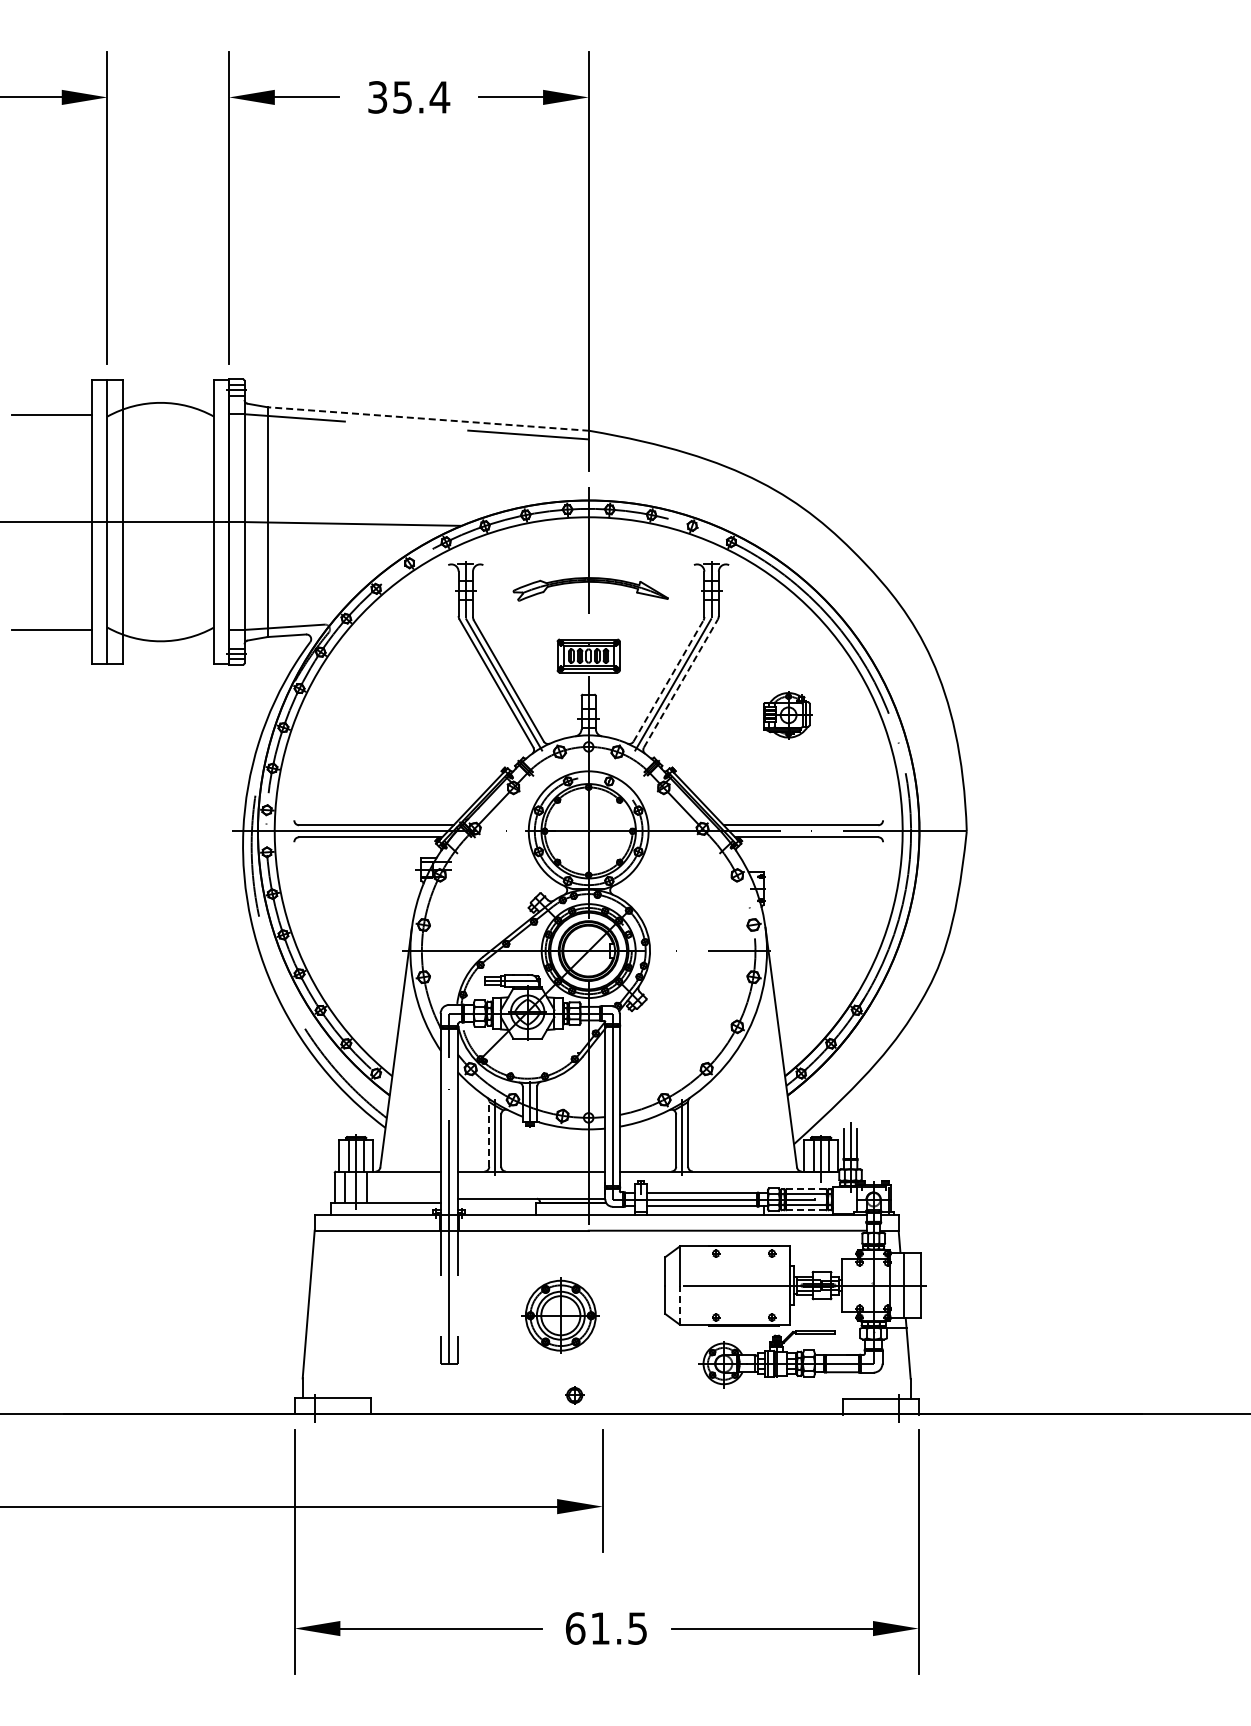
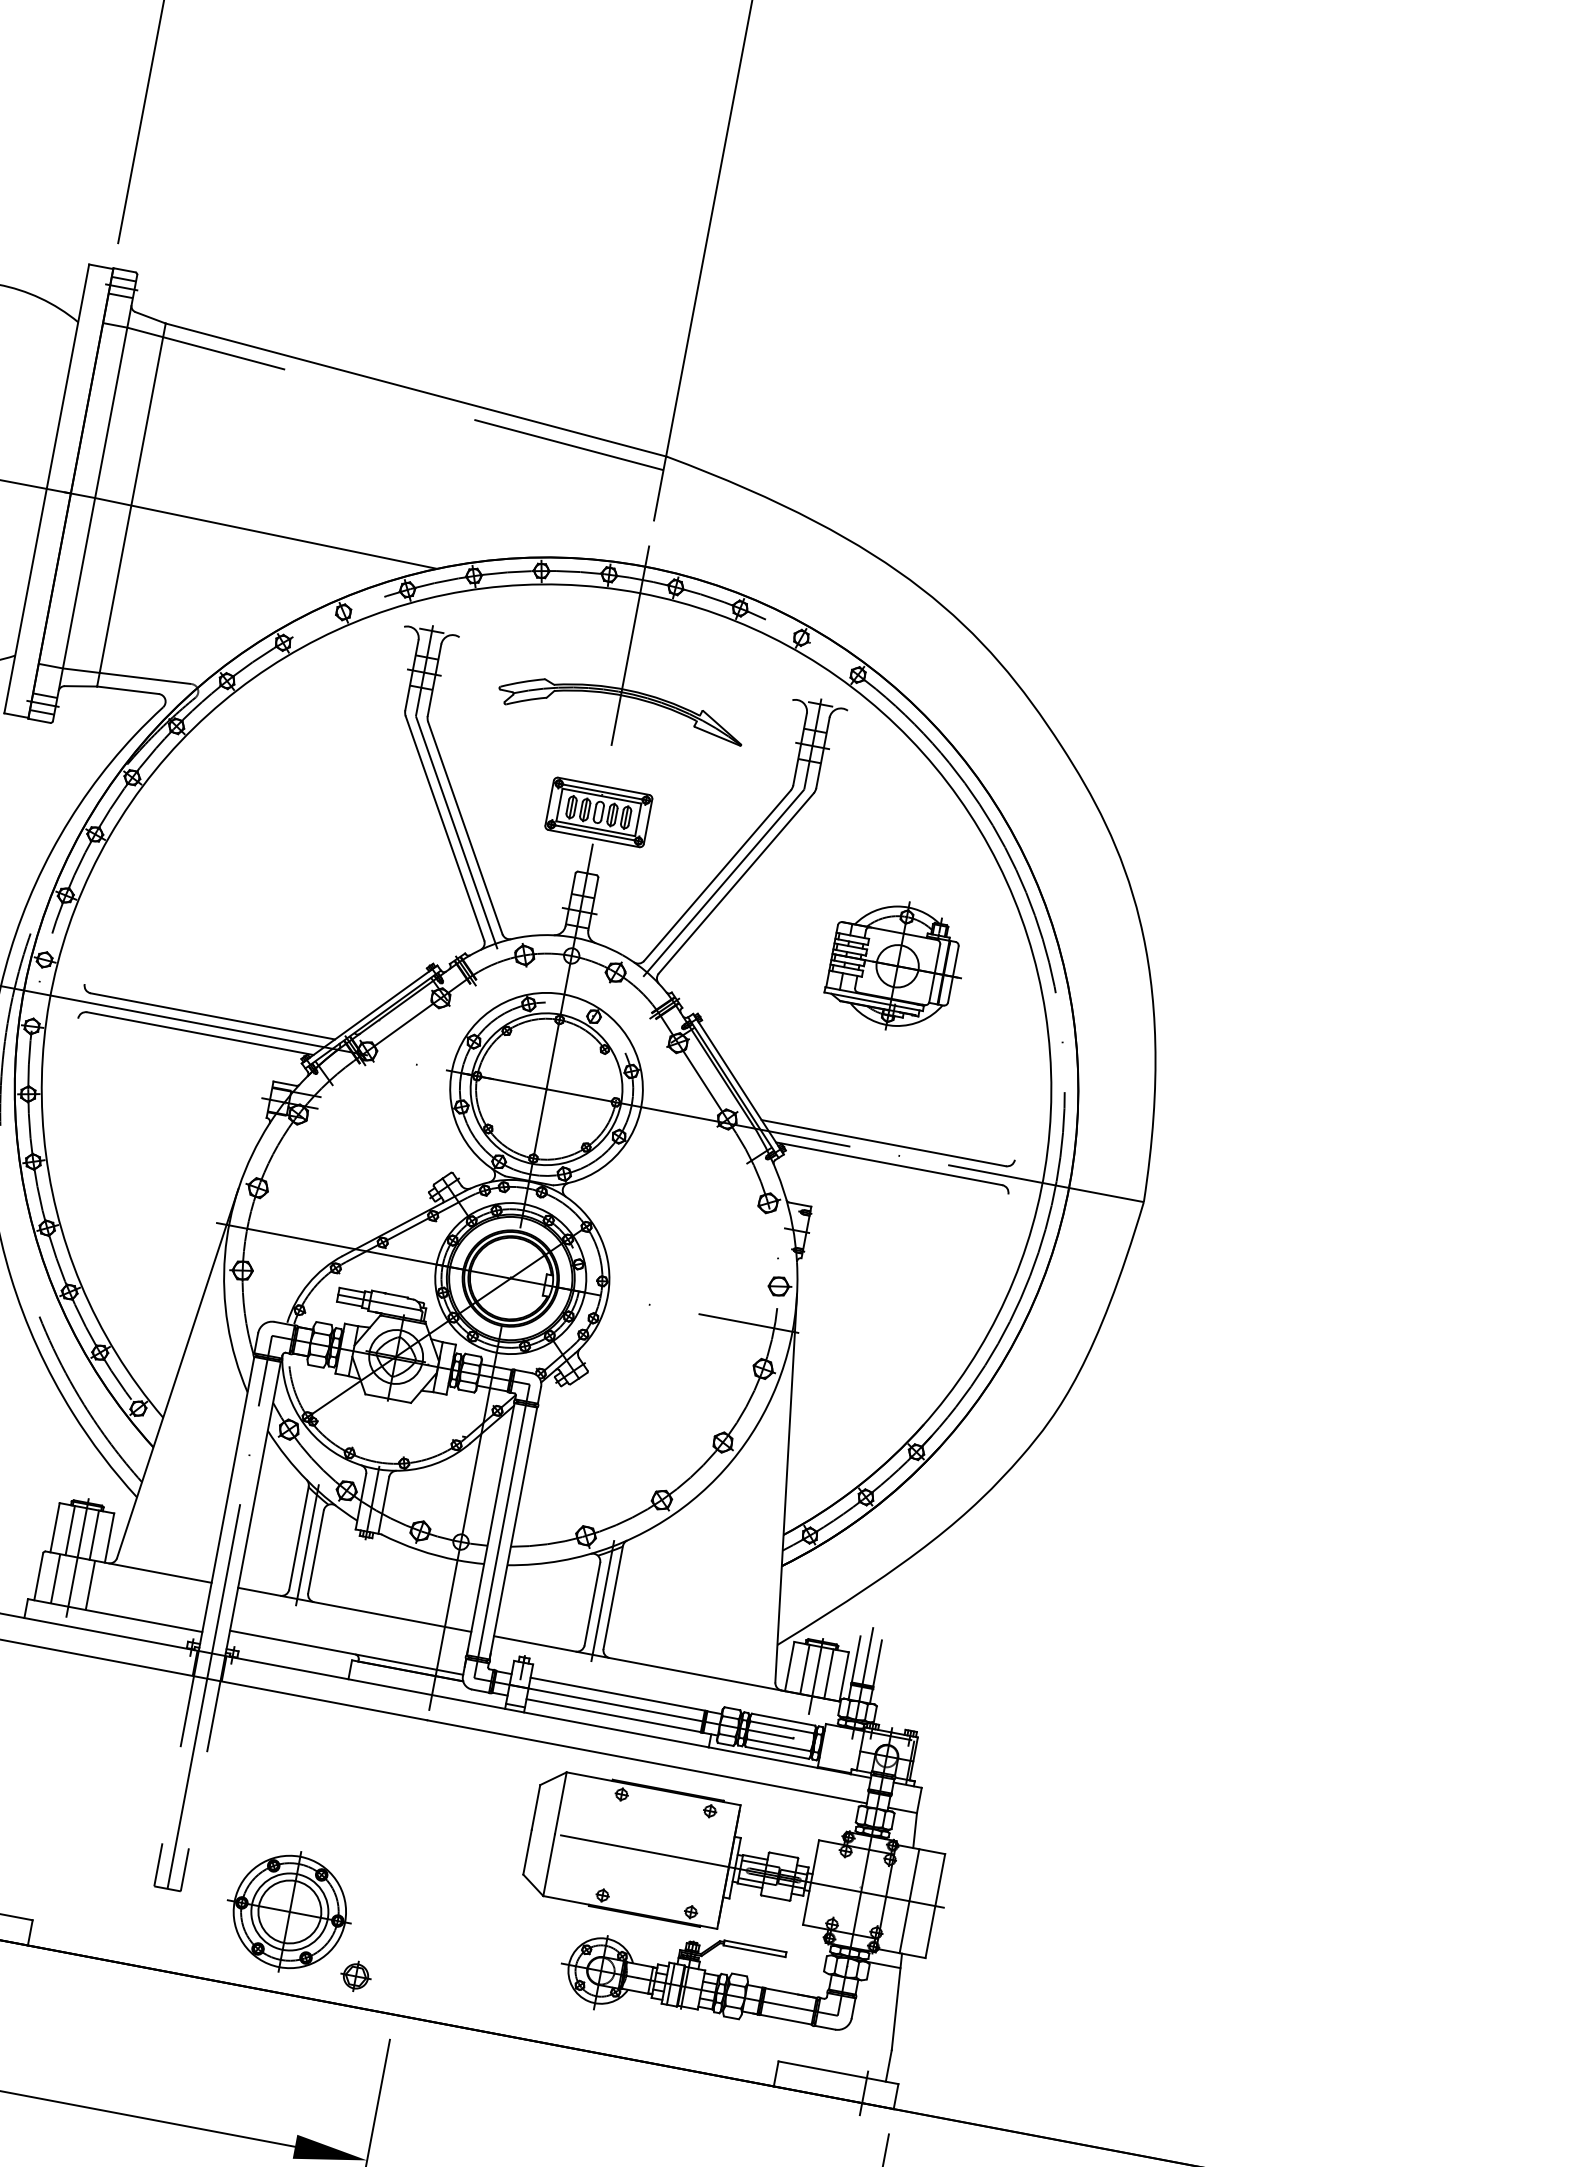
line: (427, 419) -> (414, 390), dashed -> solid
line: (668, 681) -> (717, 876), dashed -> solid
line: (680, 683) -> (735, 883), dashed -> solid
part: (787, 714) -> (895, 964), size x1.67
line: (489, 1134) -> (299, 1538), dashed -> solid
line: (805, 1189) -> (782, 1719), dashed -> solid
line: (805, 1210) -> (775, 1753), dashed -> solid
line: (679, 1305) -> (548, 1865), dashed -> solid
part: (560, 1315) -> (289, 1911), moved

